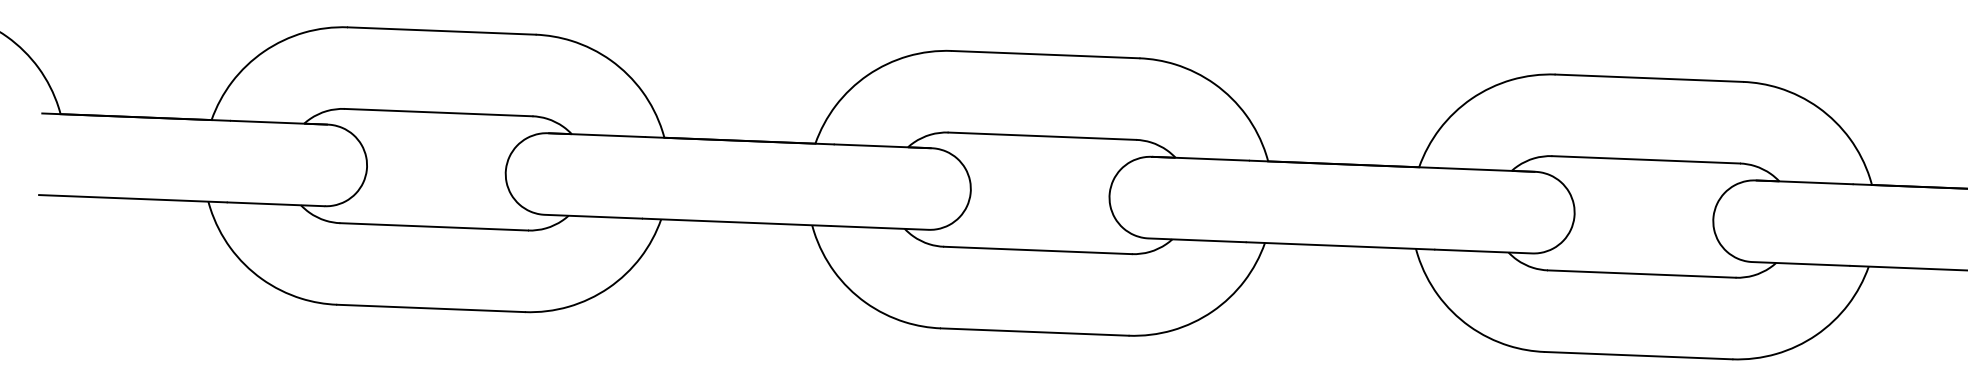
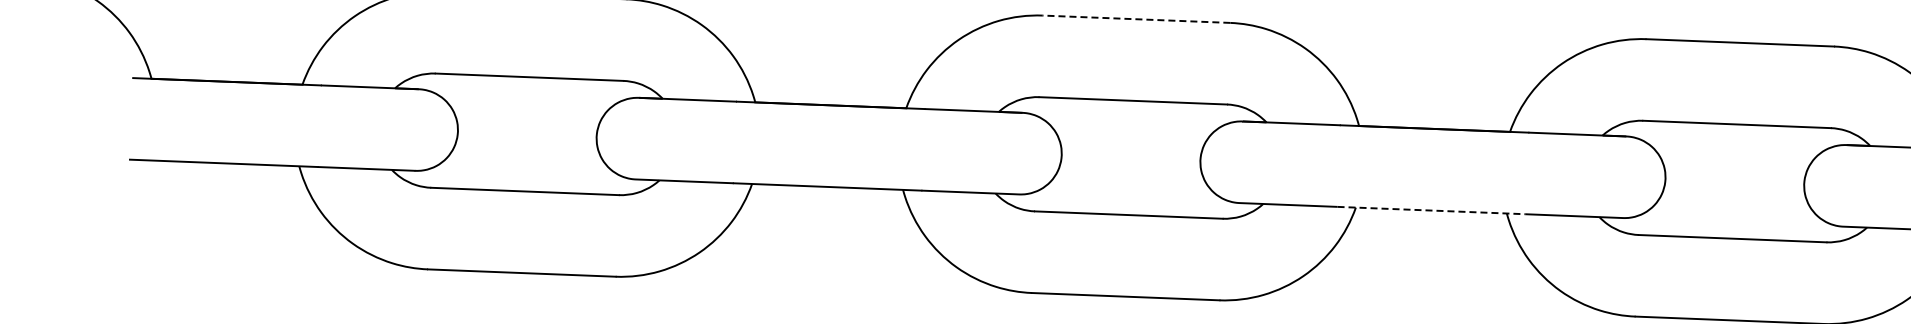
line: (1045, 54) -> (1136, 19), solid -> dashed
line: (1340, 245) -> (1431, 210), solid -> dashed

